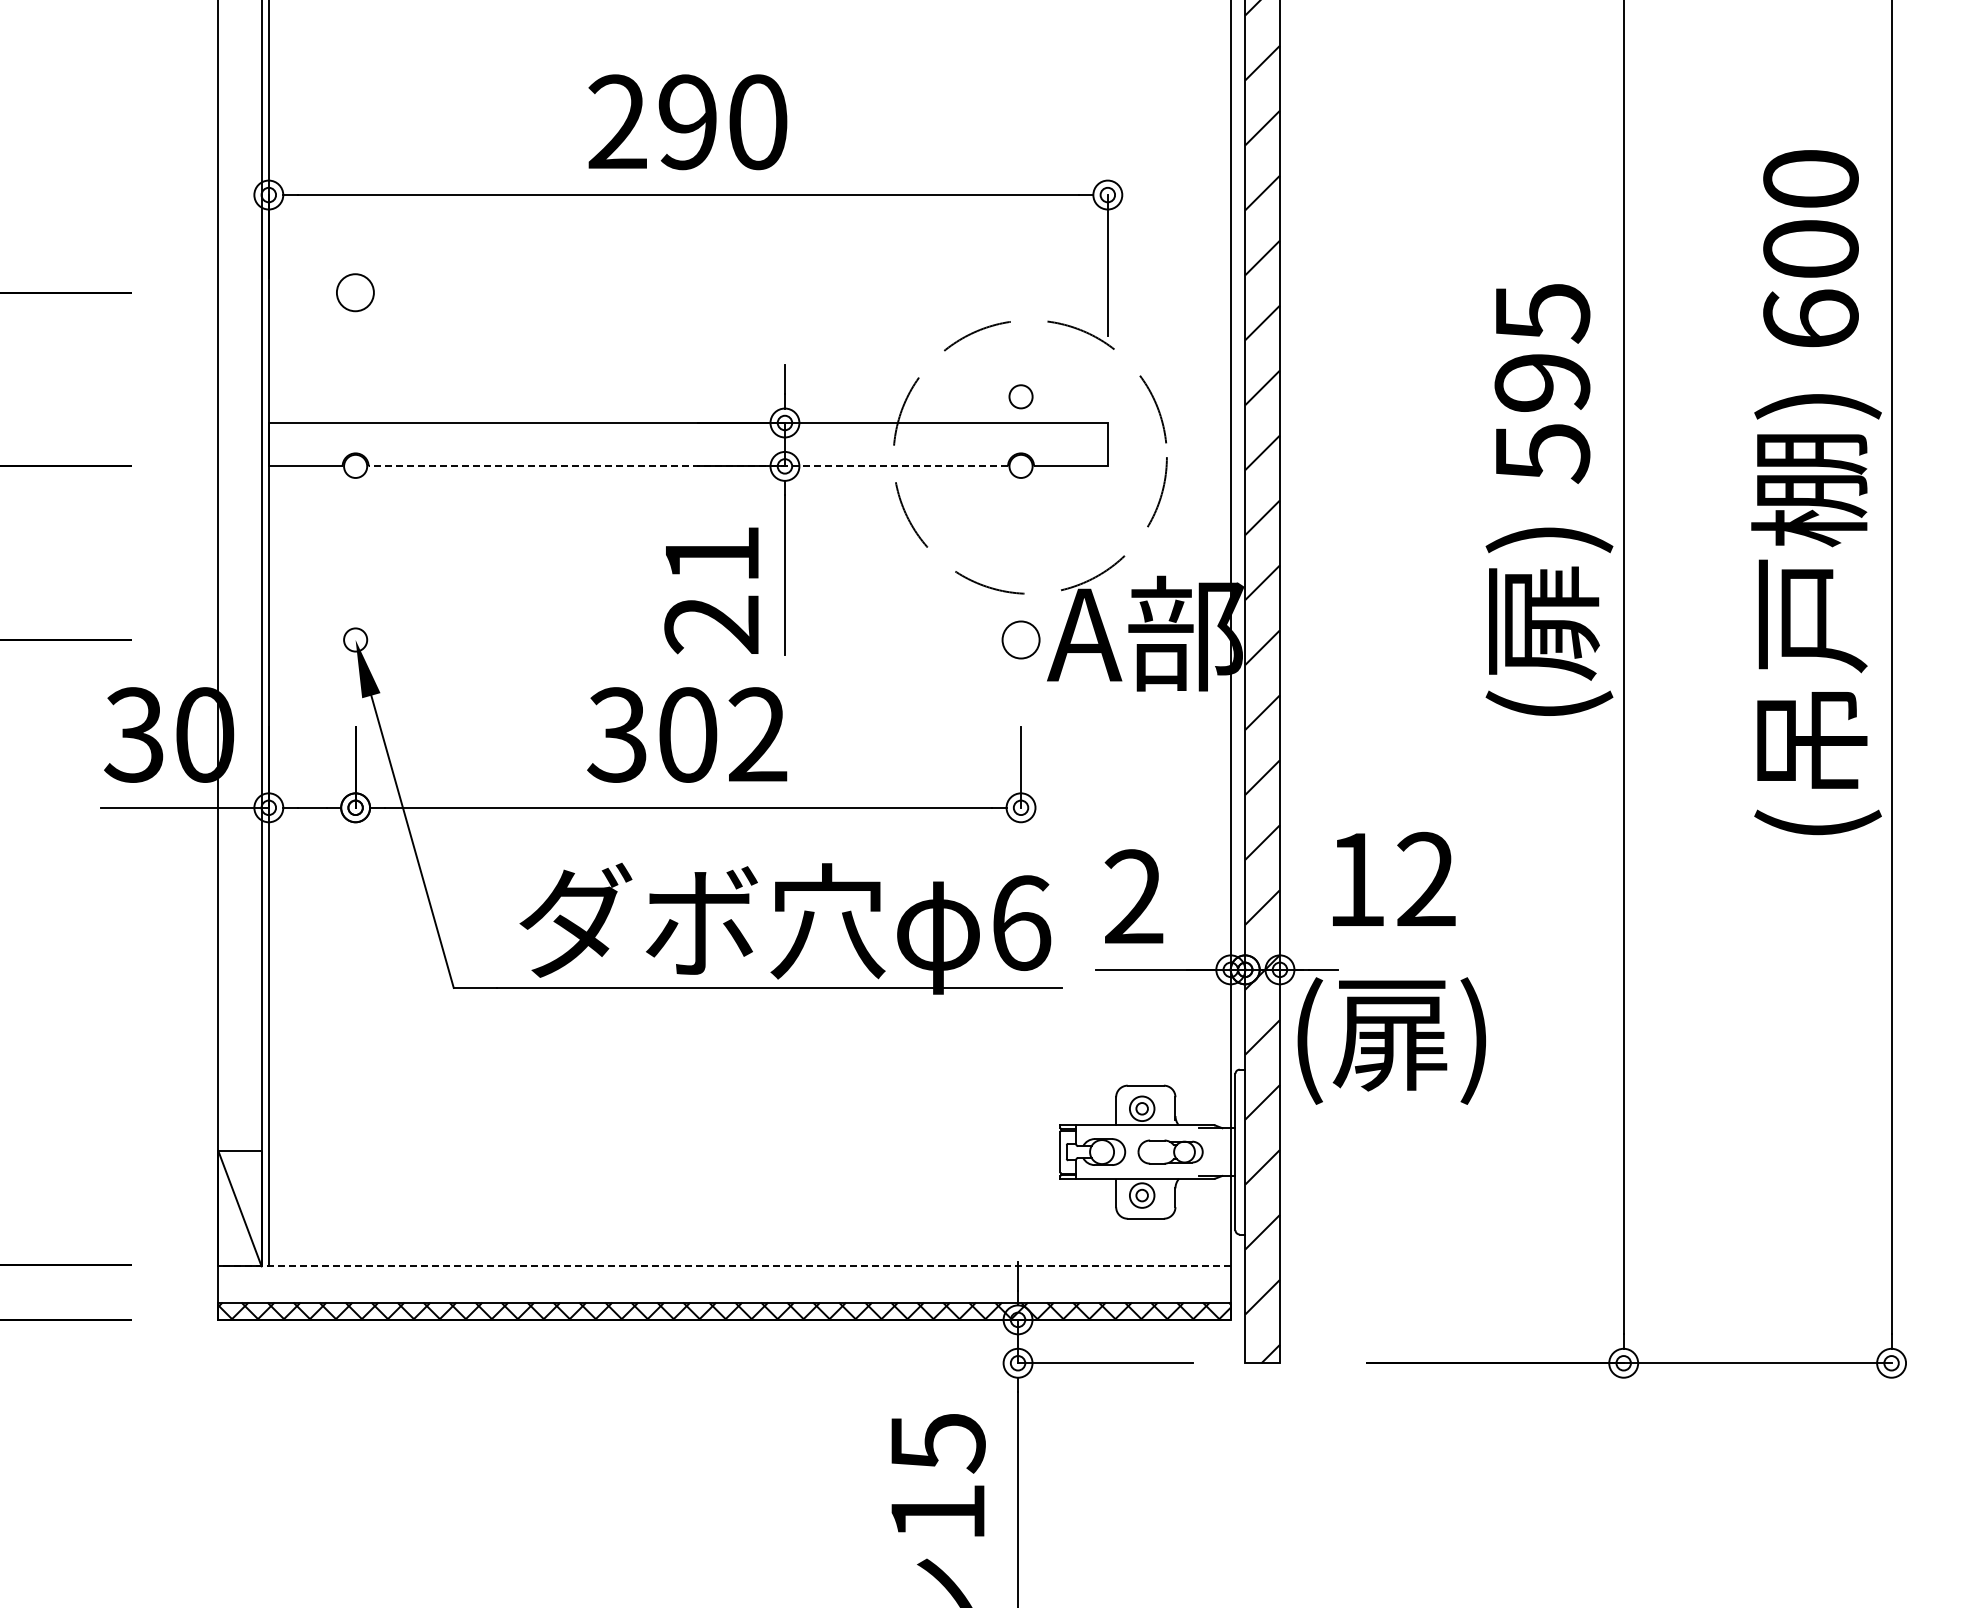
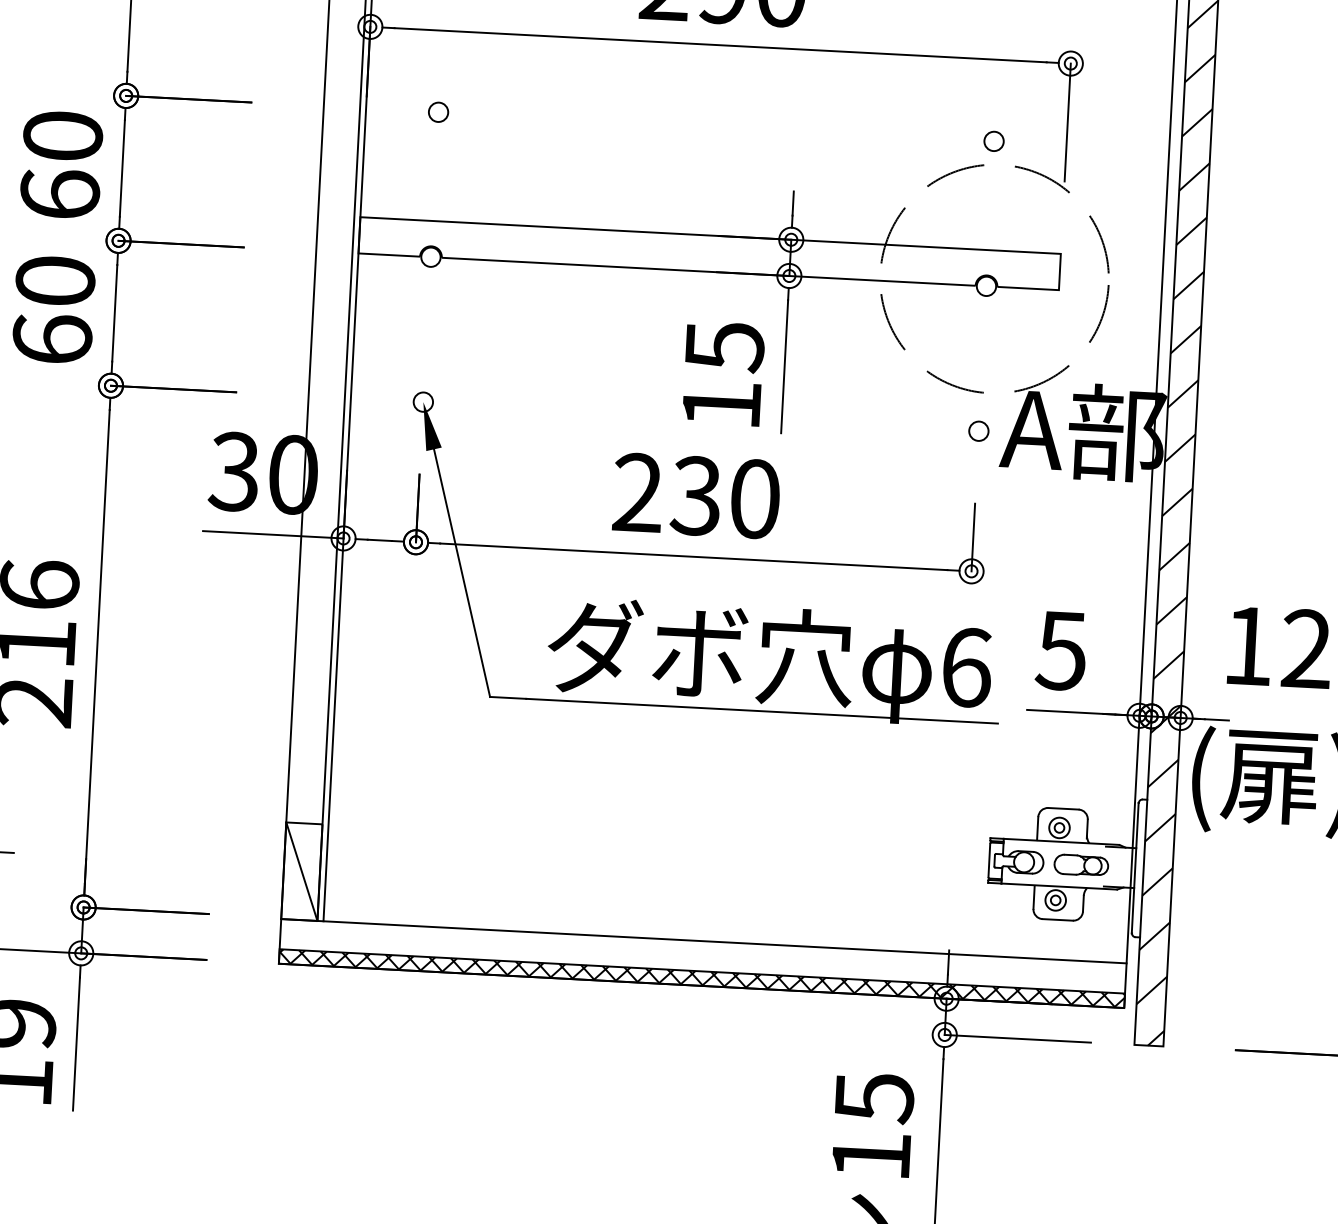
circle: (355, 292) -> (438, 112), size x0.62
circle: (1020, 396) -> (993, 141), moved
line: (688, 466) -> (708, 271), dashed -> solid
text: (712, 590) -> (723, 376), 21 -> 15
circle: (1020, 639) -> (978, 430), size x0.62
text: (687, 734) -> (696, 495), 302 -> 230
text: (1133, 896) -> (1061, 650), 2 -> 5
line: (724, 1266) -> (703, 941), dashed -> solid

